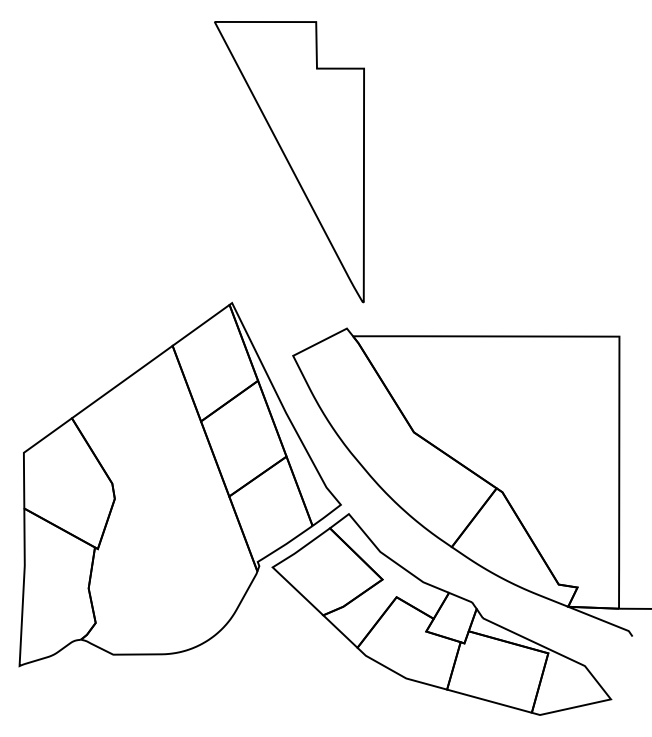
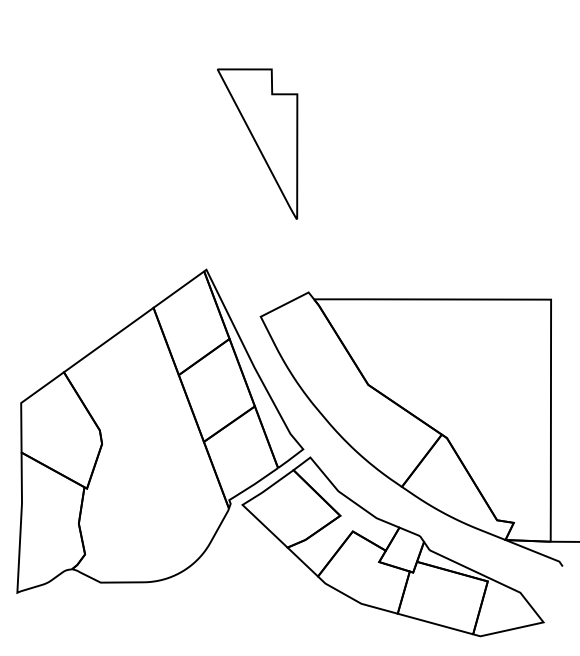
part: (289, 161) -> (257, 143), size x0.6

